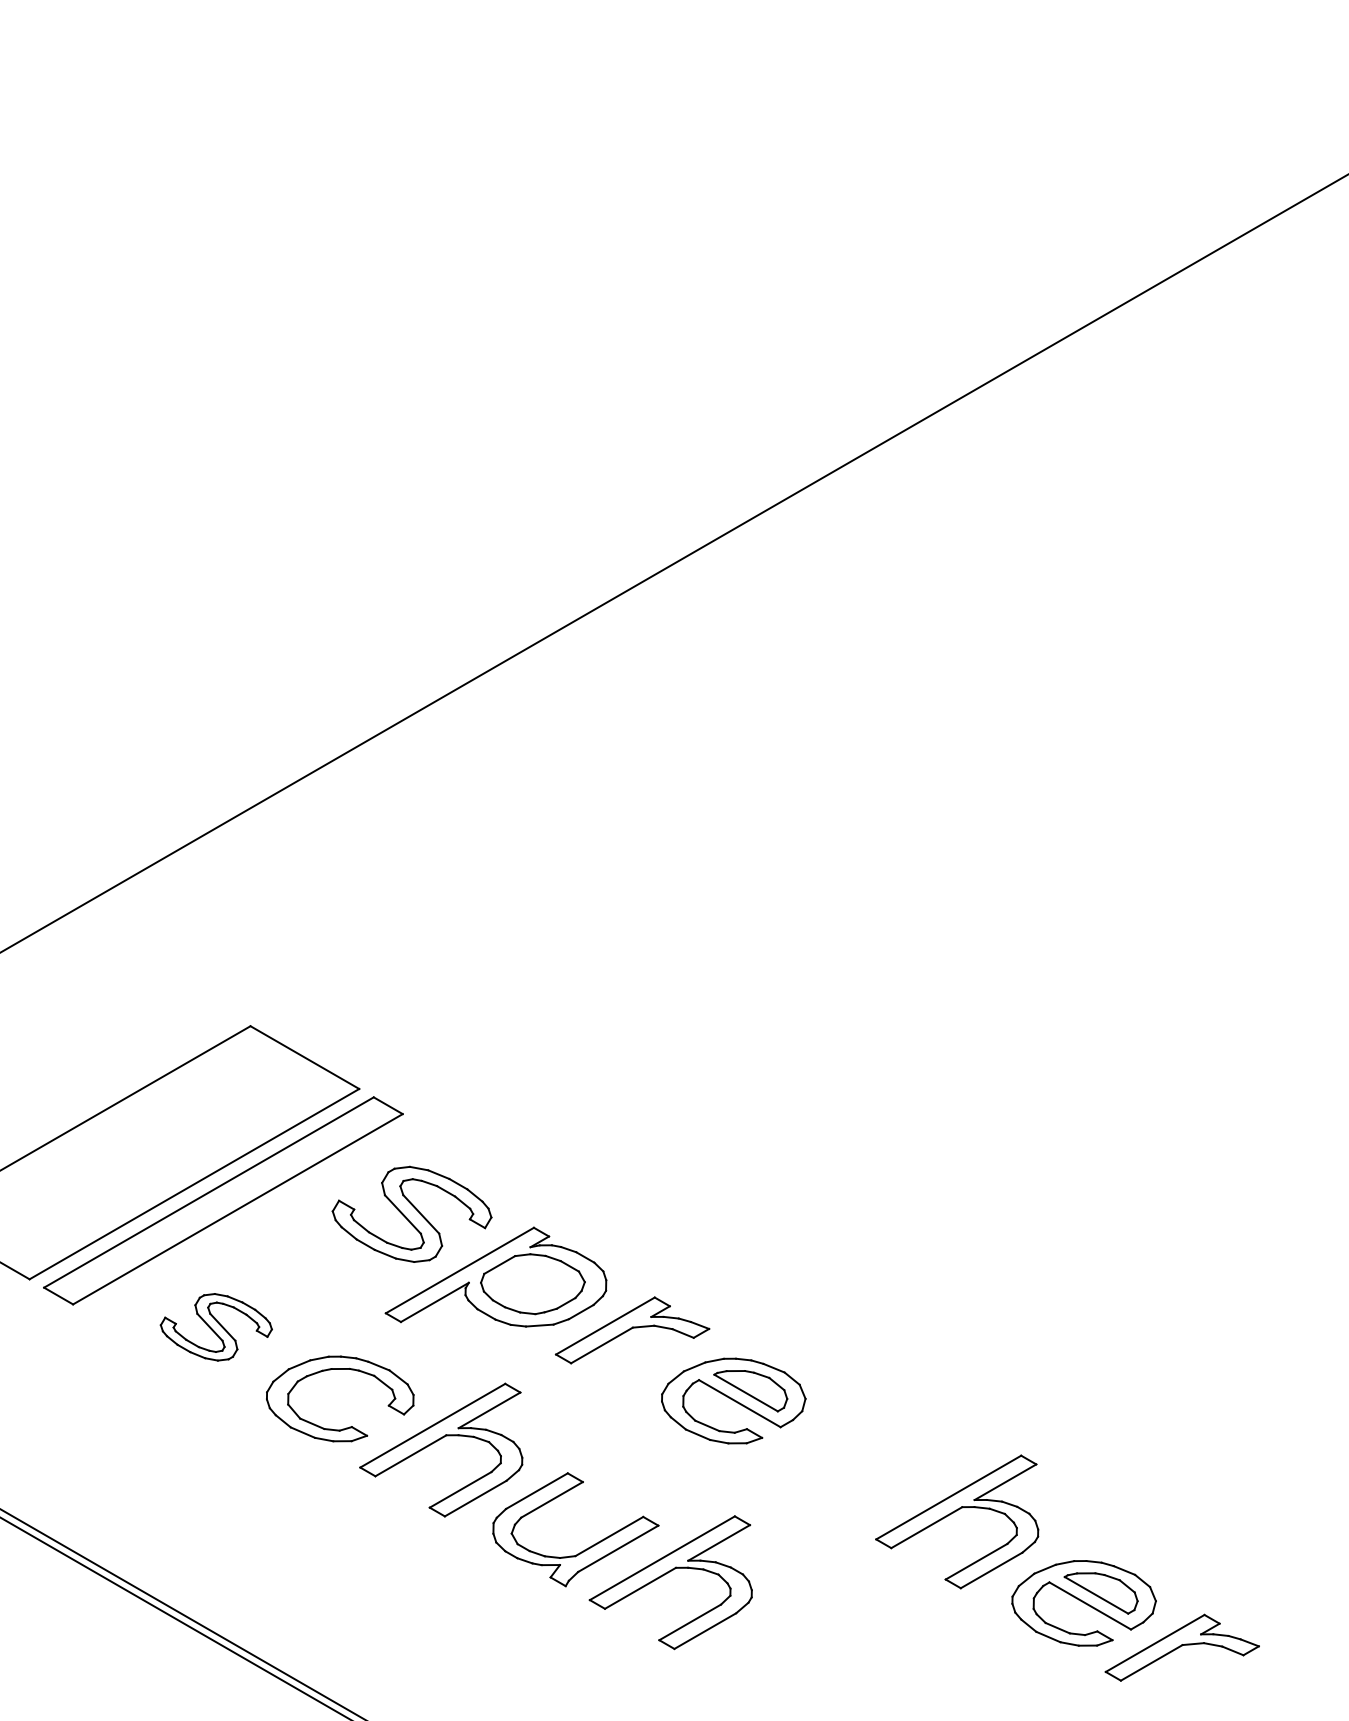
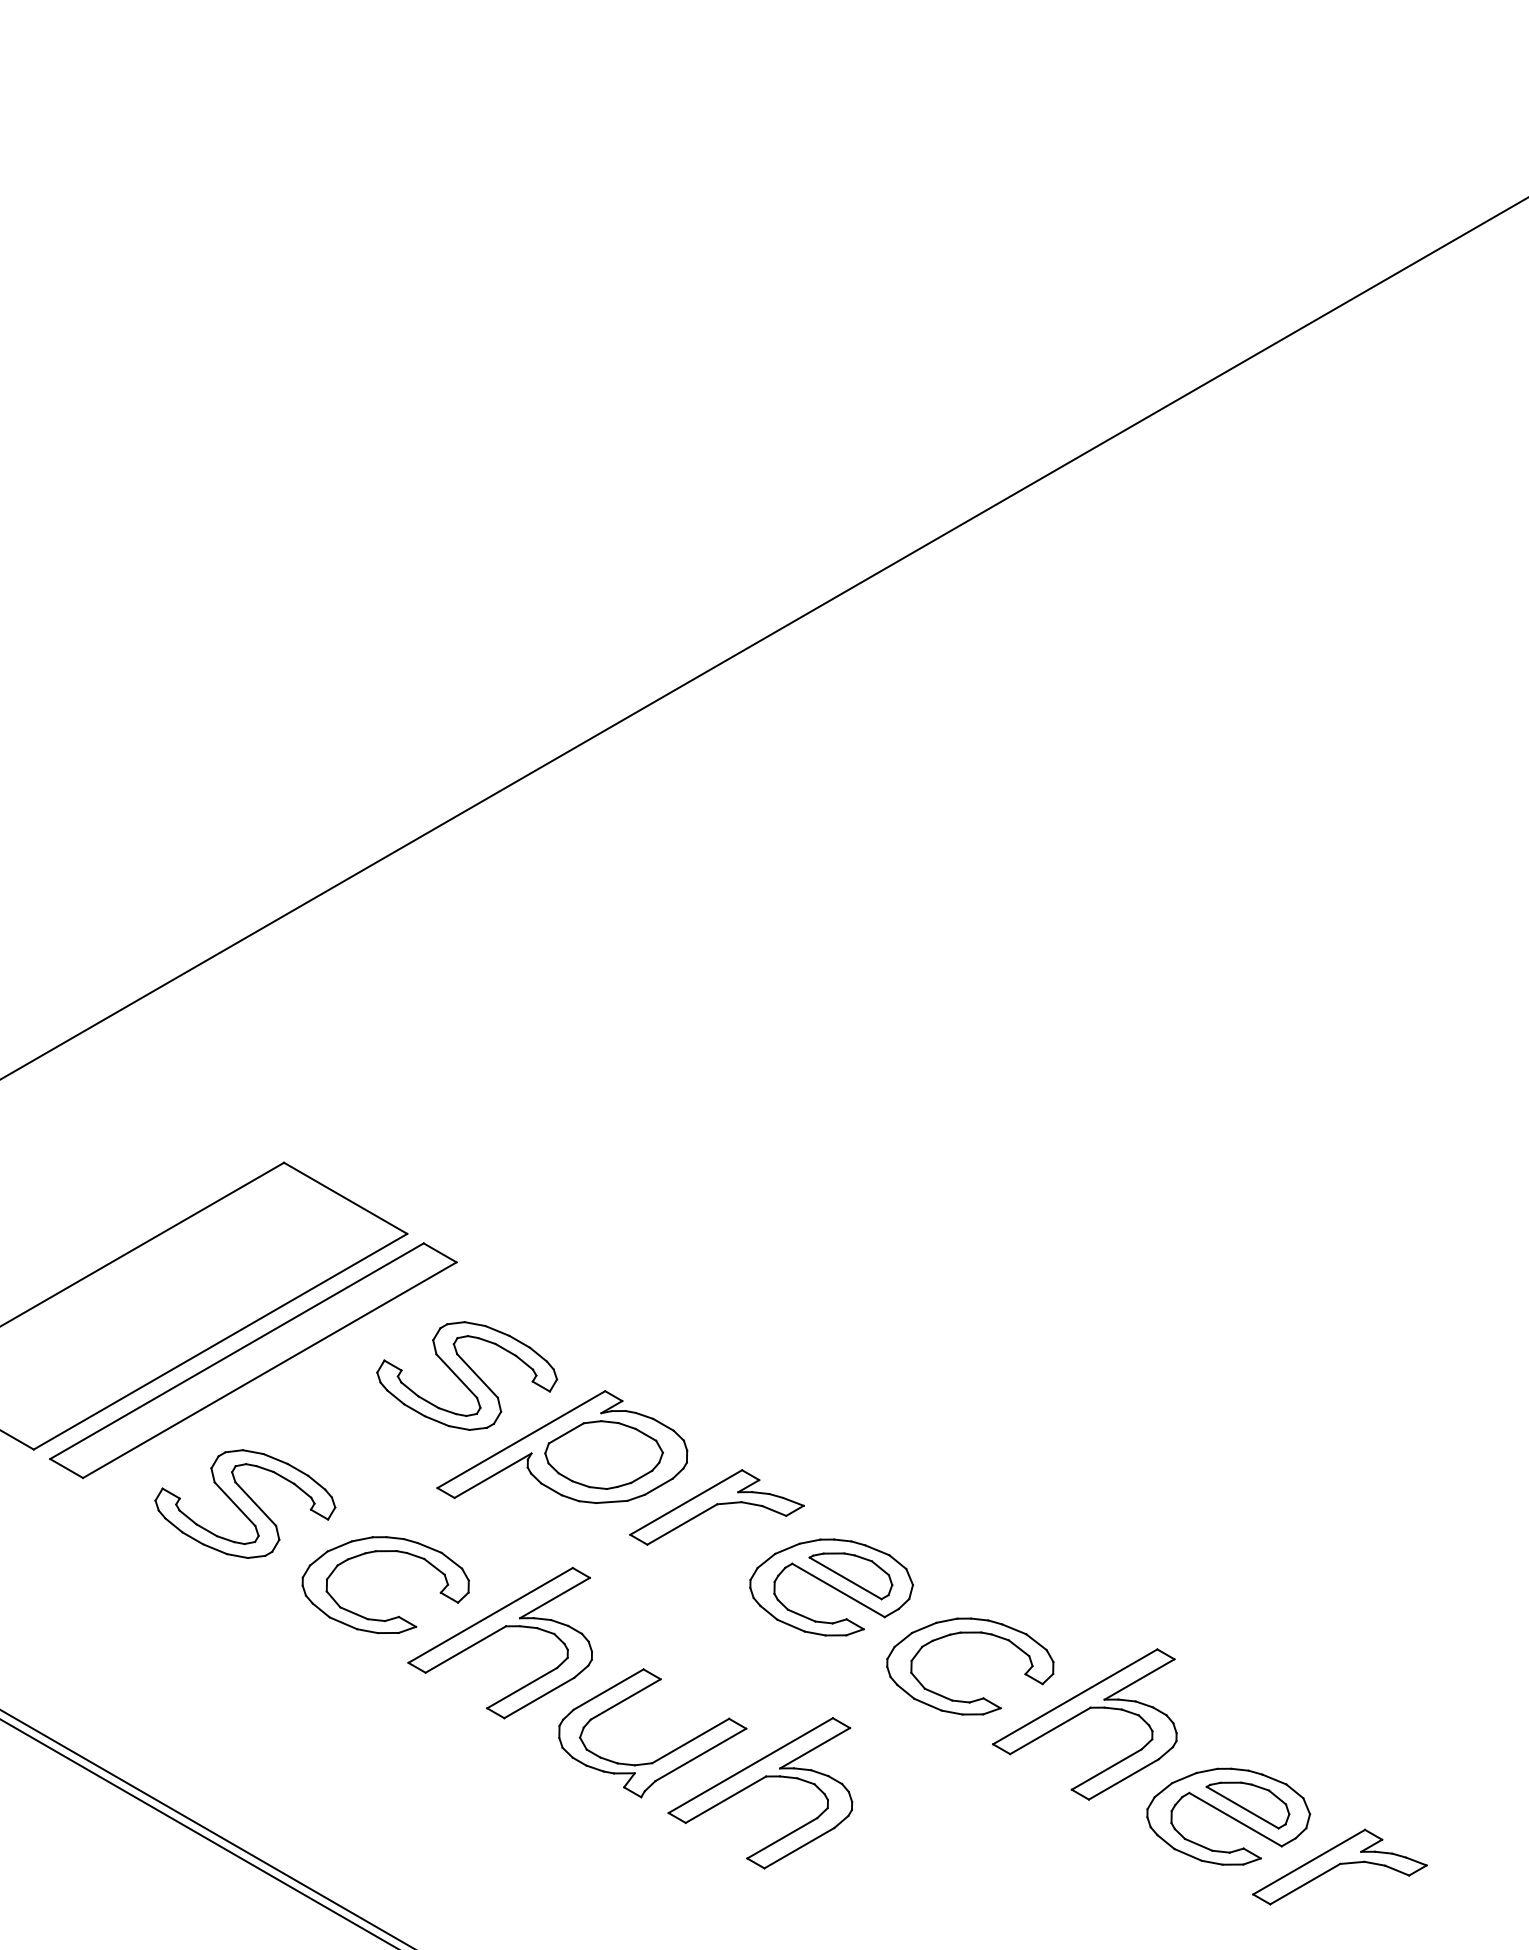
part: (216, 1326) -> (245, 1503), size x1.43
part: (855, 1441) -> (969, 1633), added

